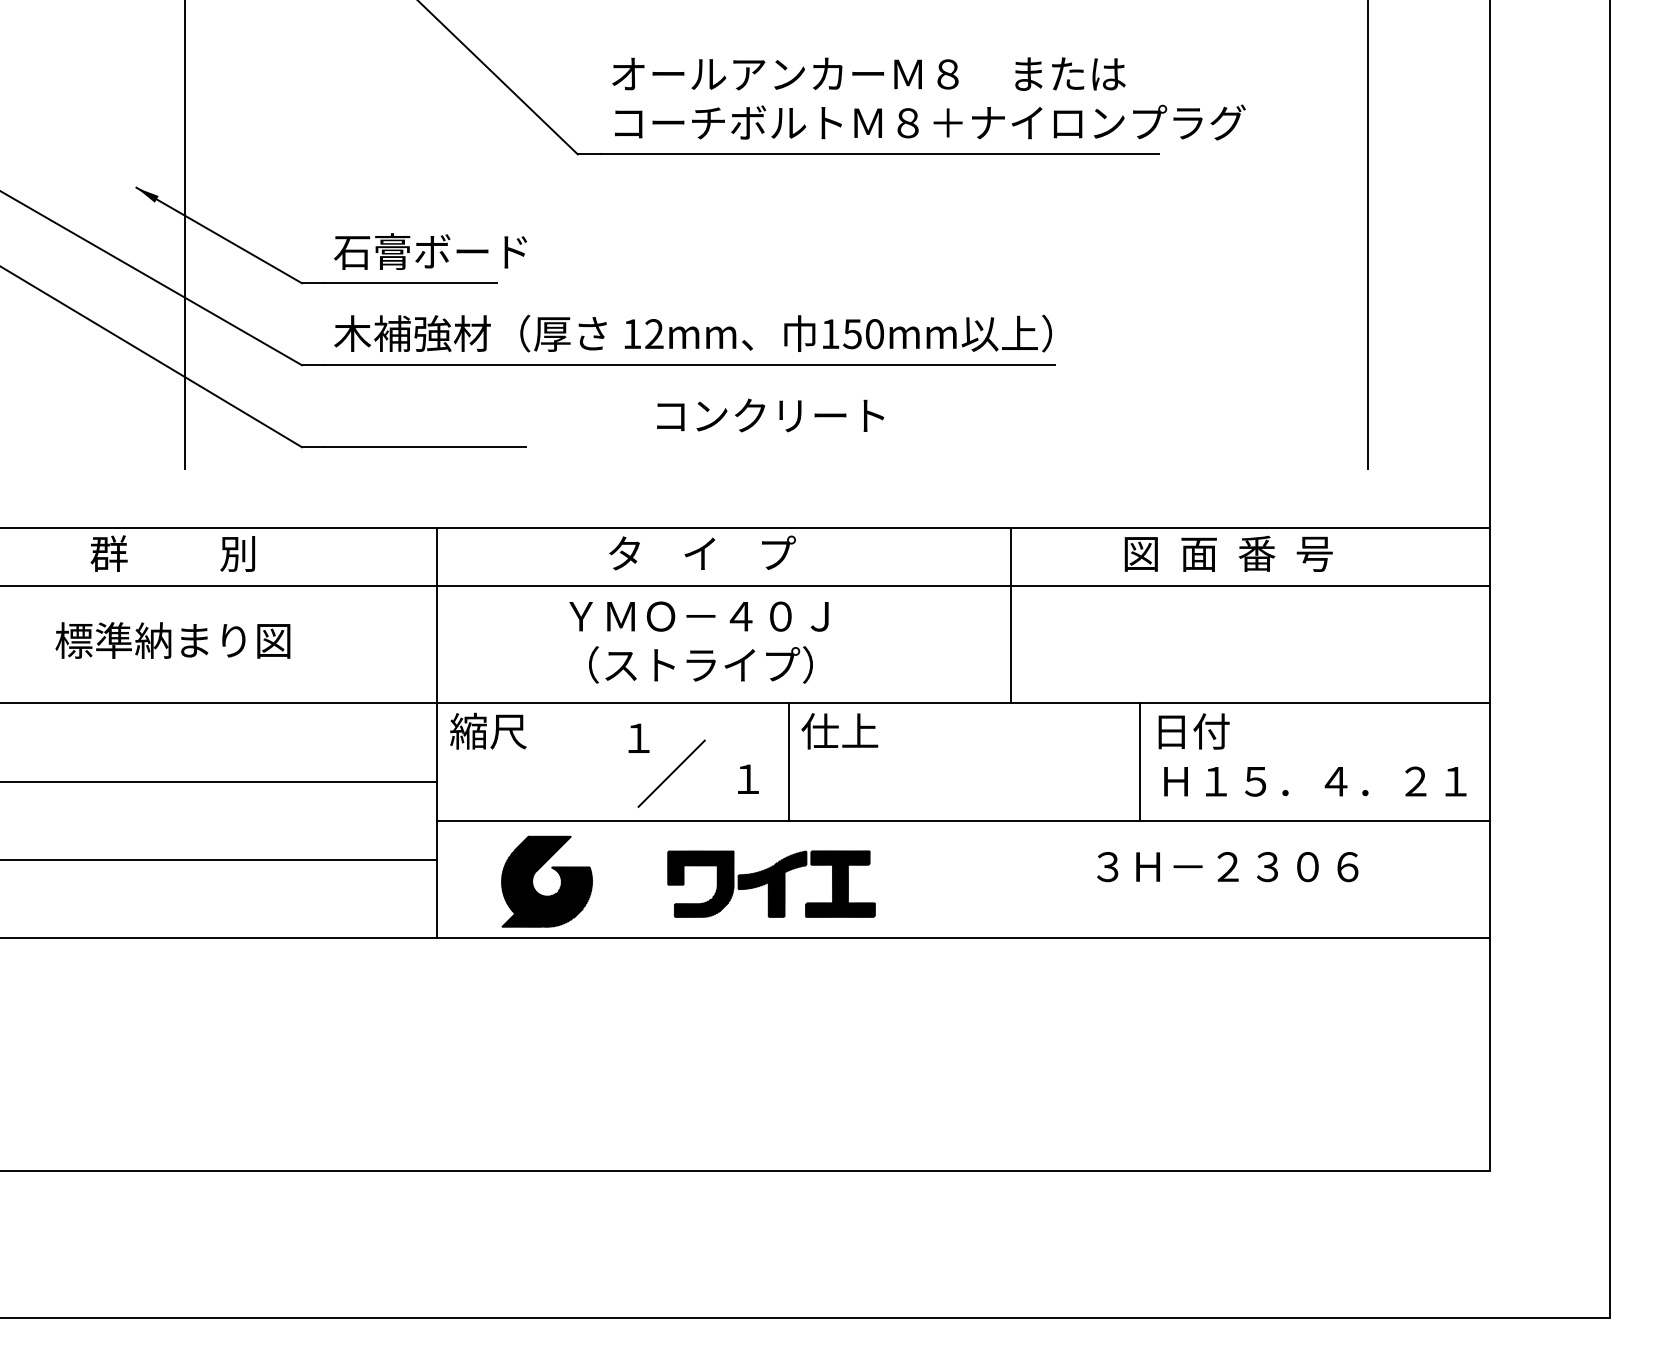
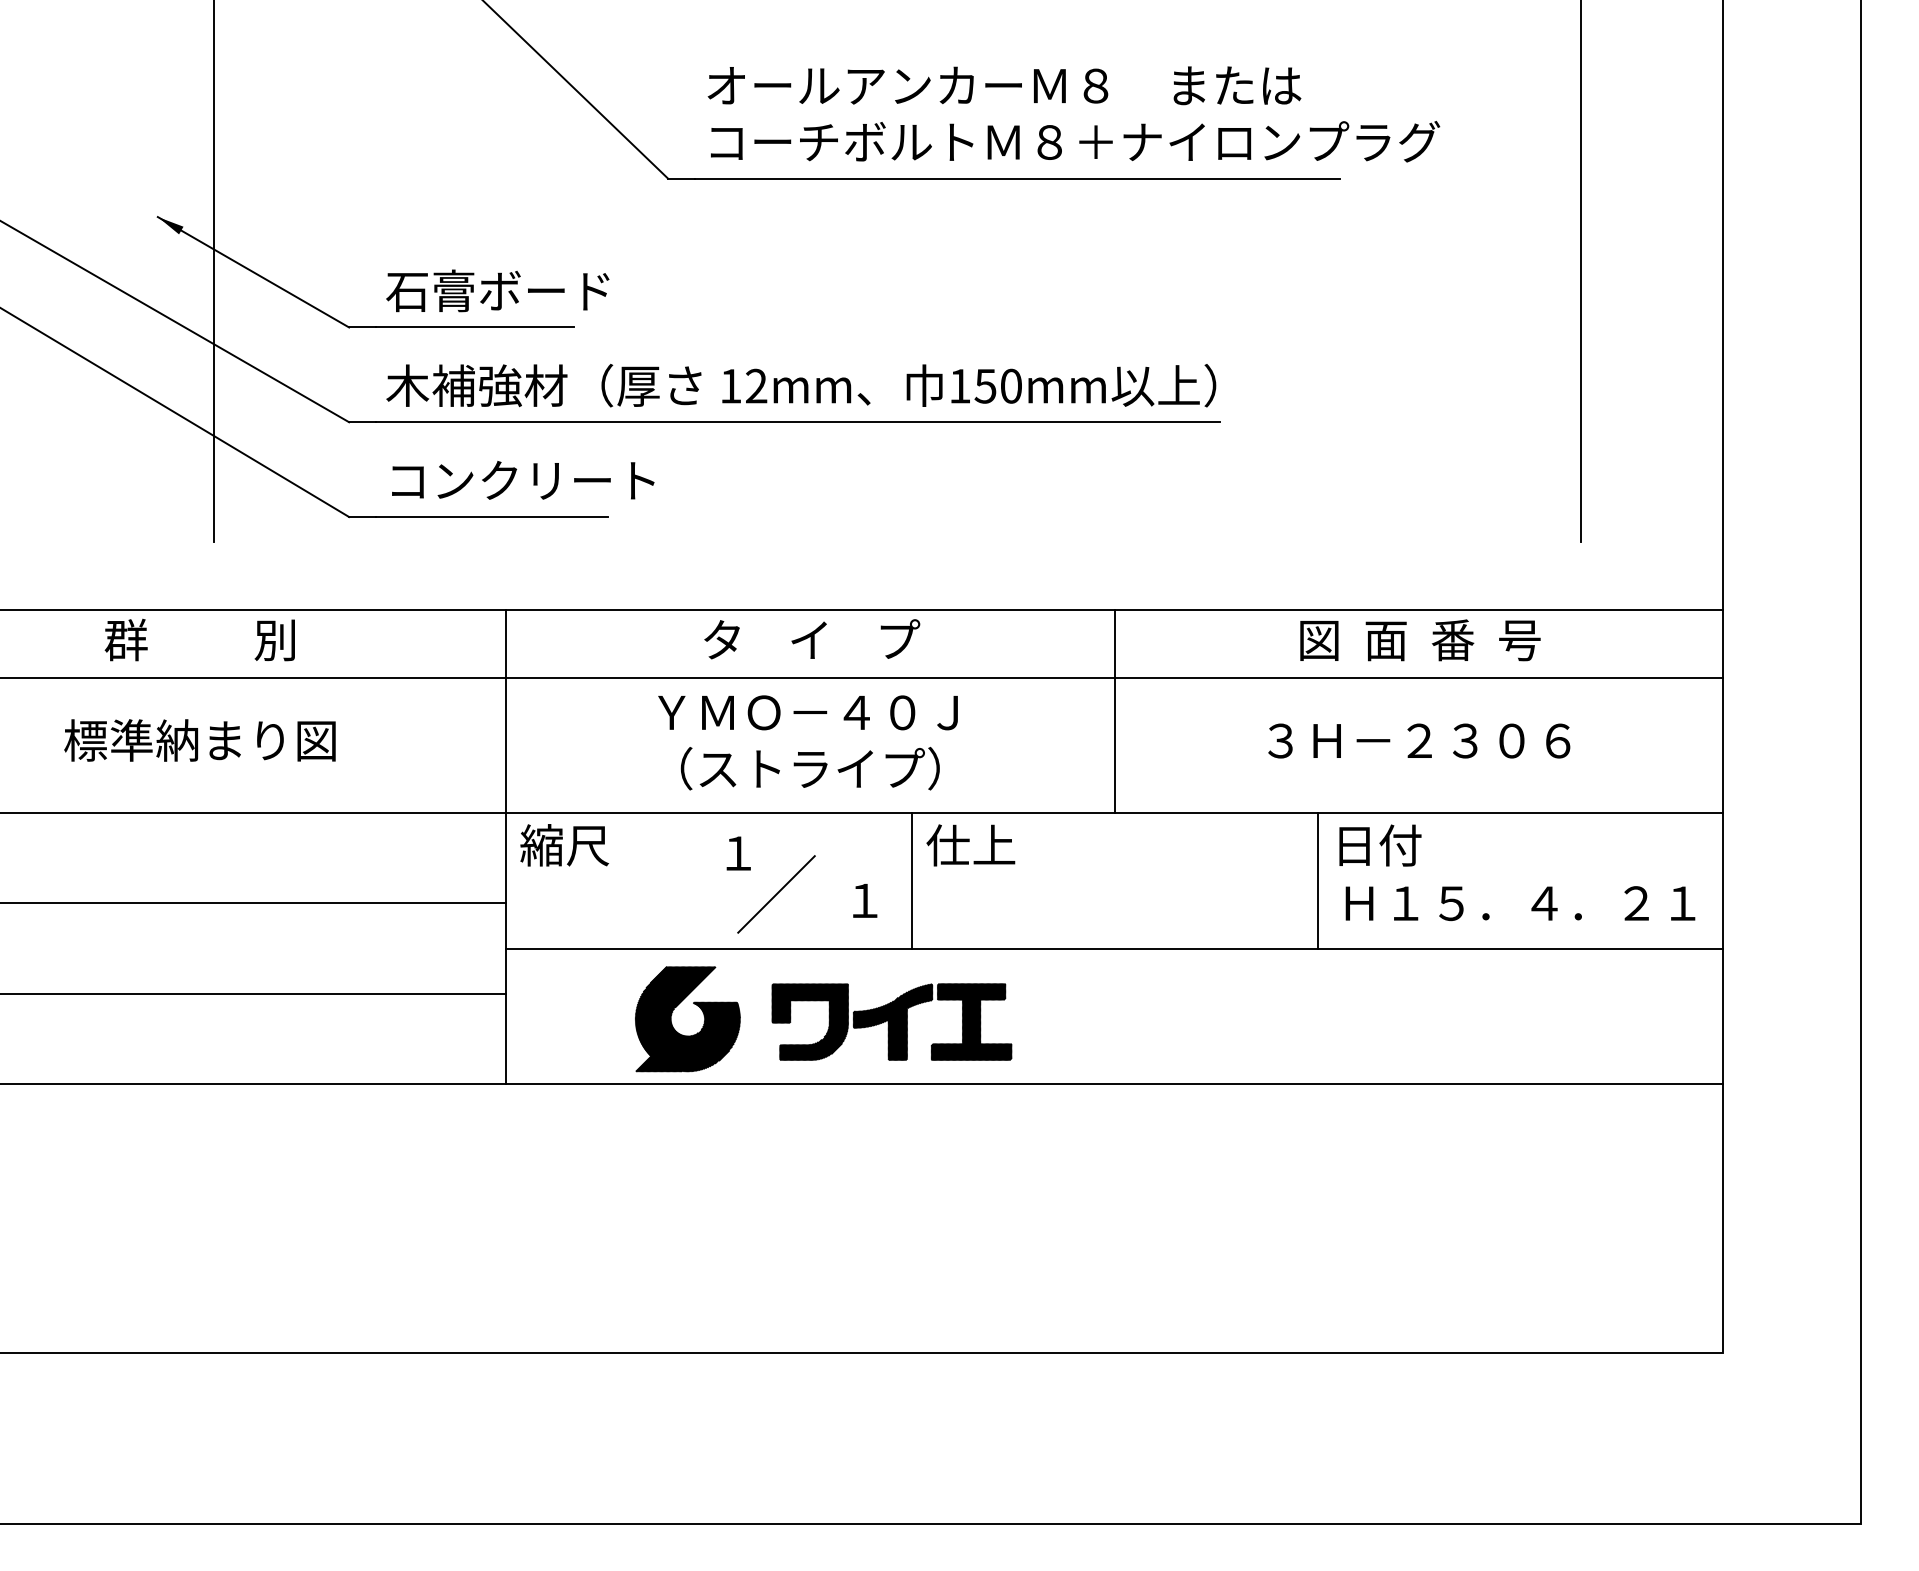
text: (770, 415) -> (523, 480), moved
line: (1010, 615) -> (1114, 711), moved
text: (1227, 867) -> (1418, 741), moved
part: (533, 882) -> (672, 1020), moved

